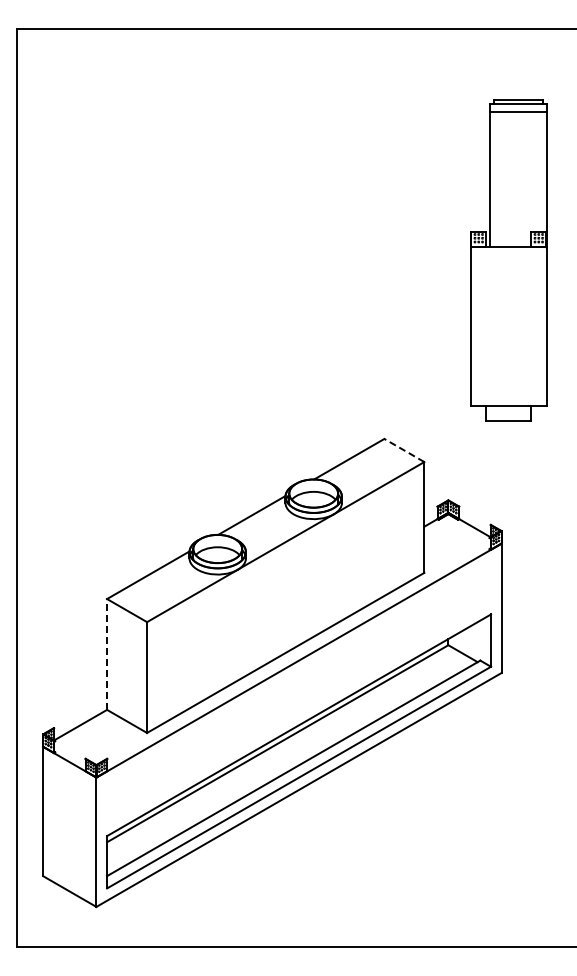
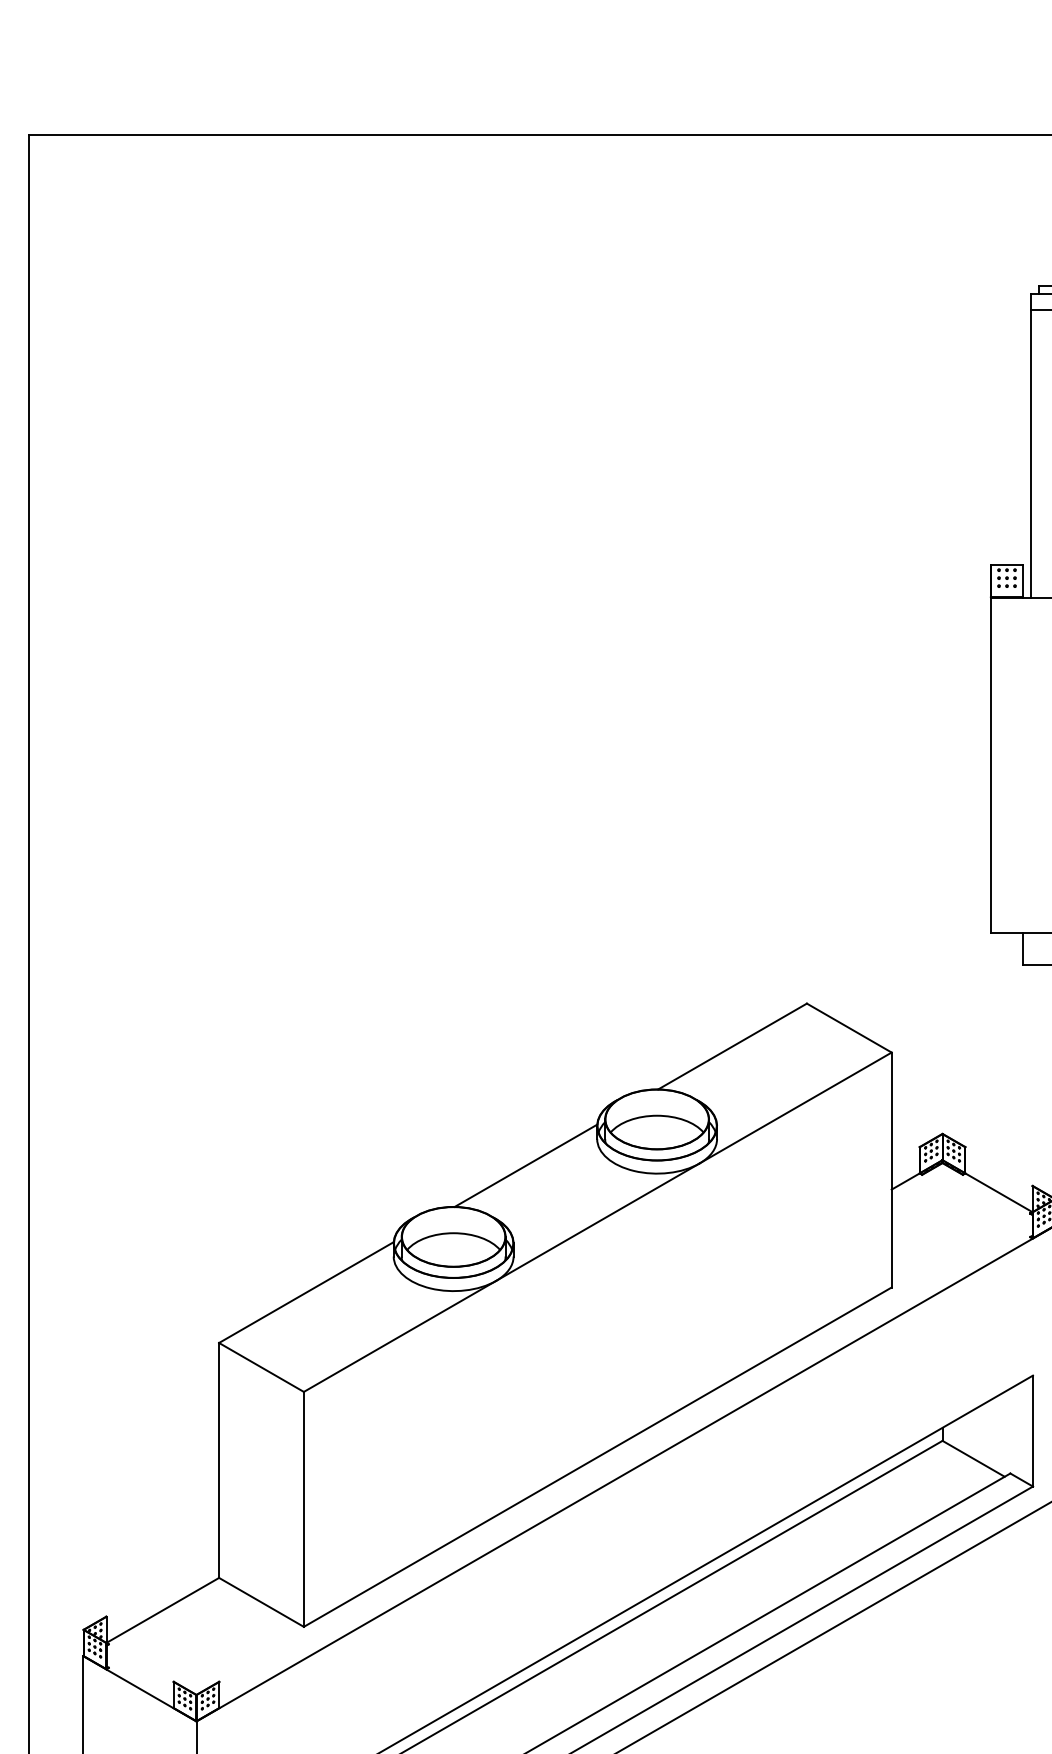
line: (403, 450) -> (847, 1028), dashed -> solid
line: (107, 653) -> (219, 1458), dashed -> solid

